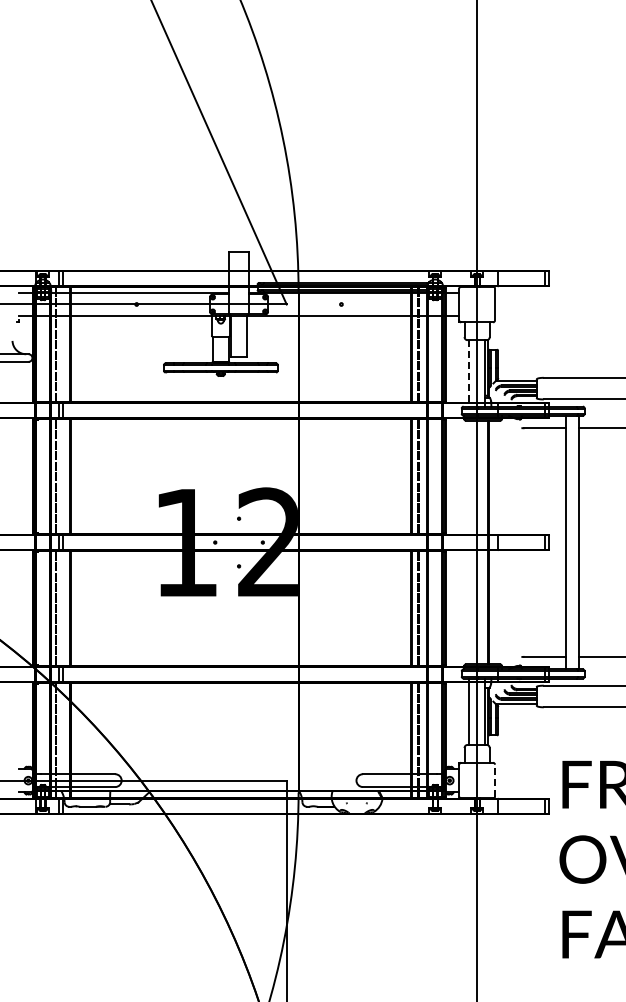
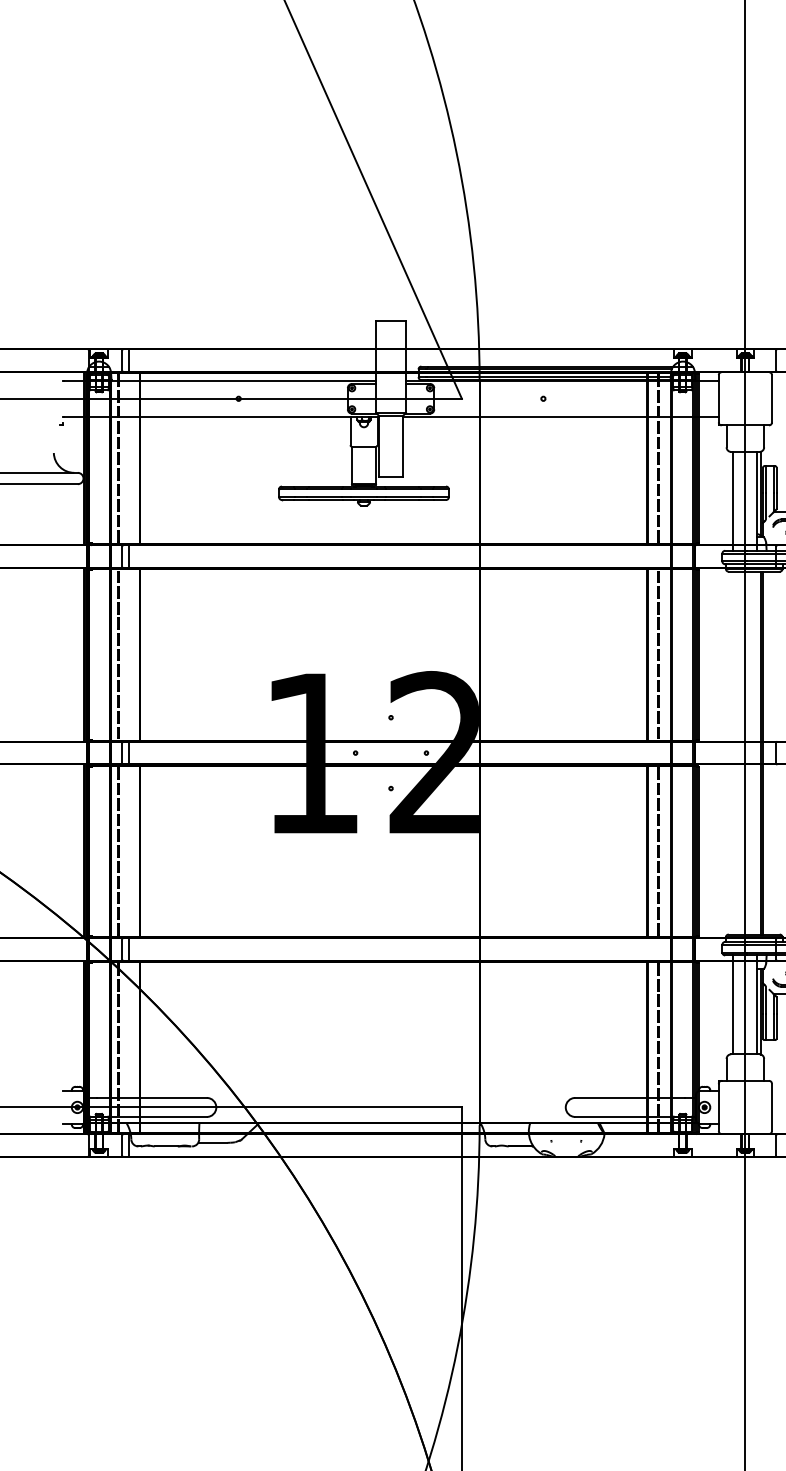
line: (469, 373) -> (733, 501), dashed -> solid
line: (495, 780) -> (772, 1107), dashed -> solid

